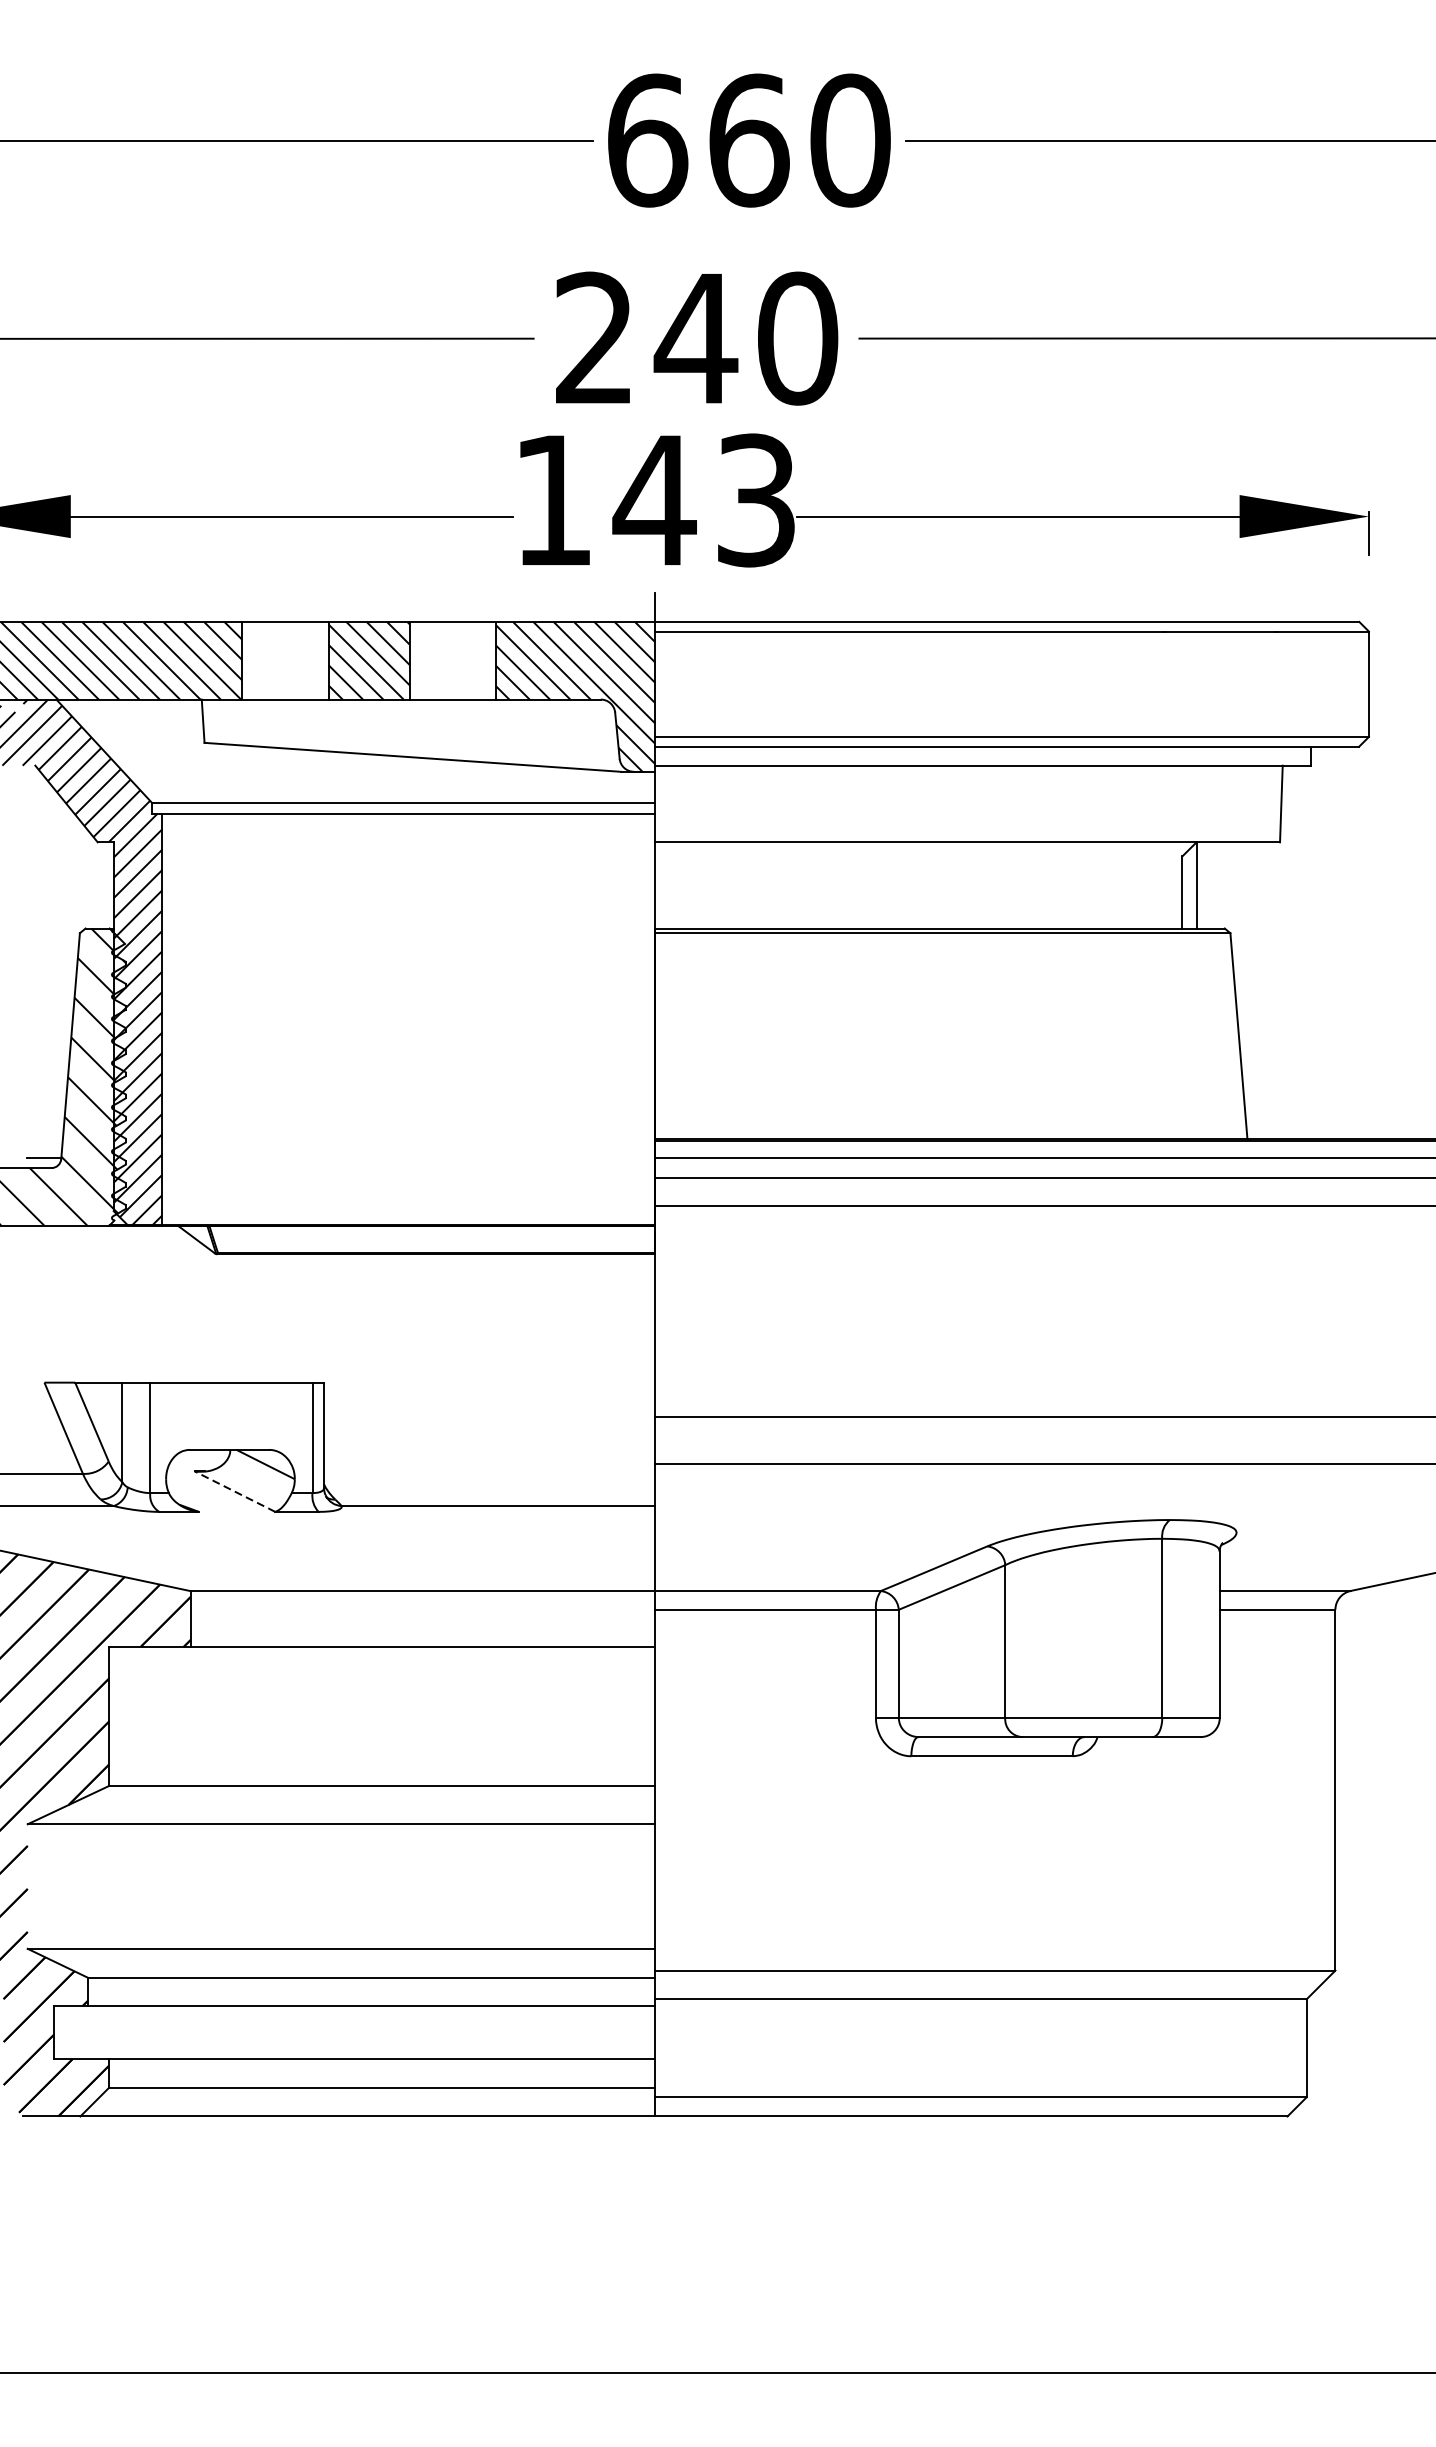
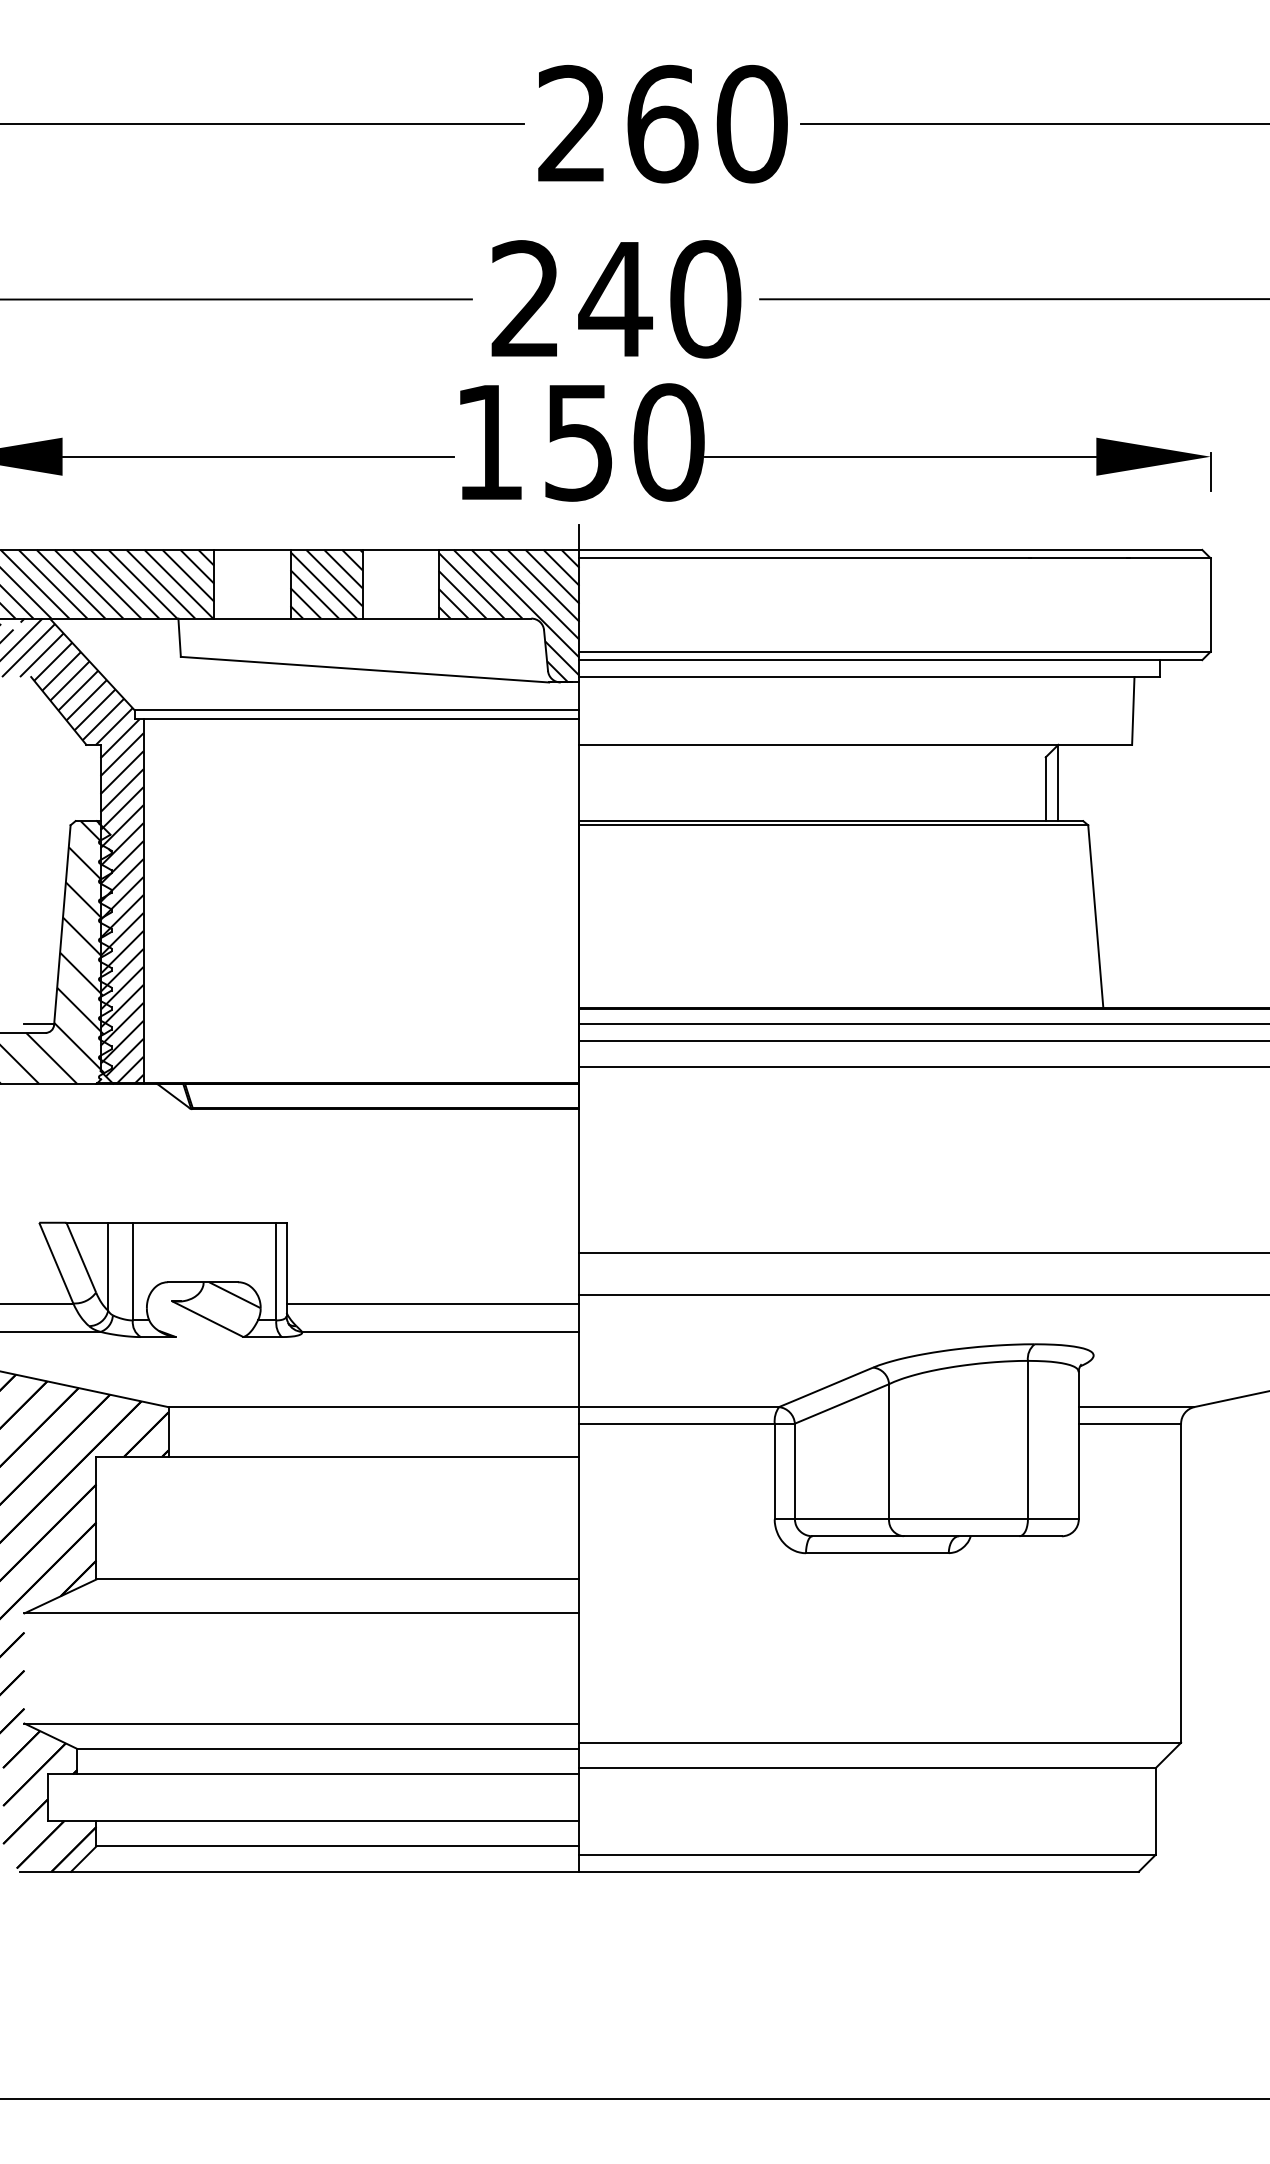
text: (647, 139) -> (572, 123), 660 -> 260
text: (703, 500) -> (622, 442), 143 -> 150
line: (489, 1473) -> (432, 1303), added
line: (235, 1492) -> (208, 1319), dashed -> solid

